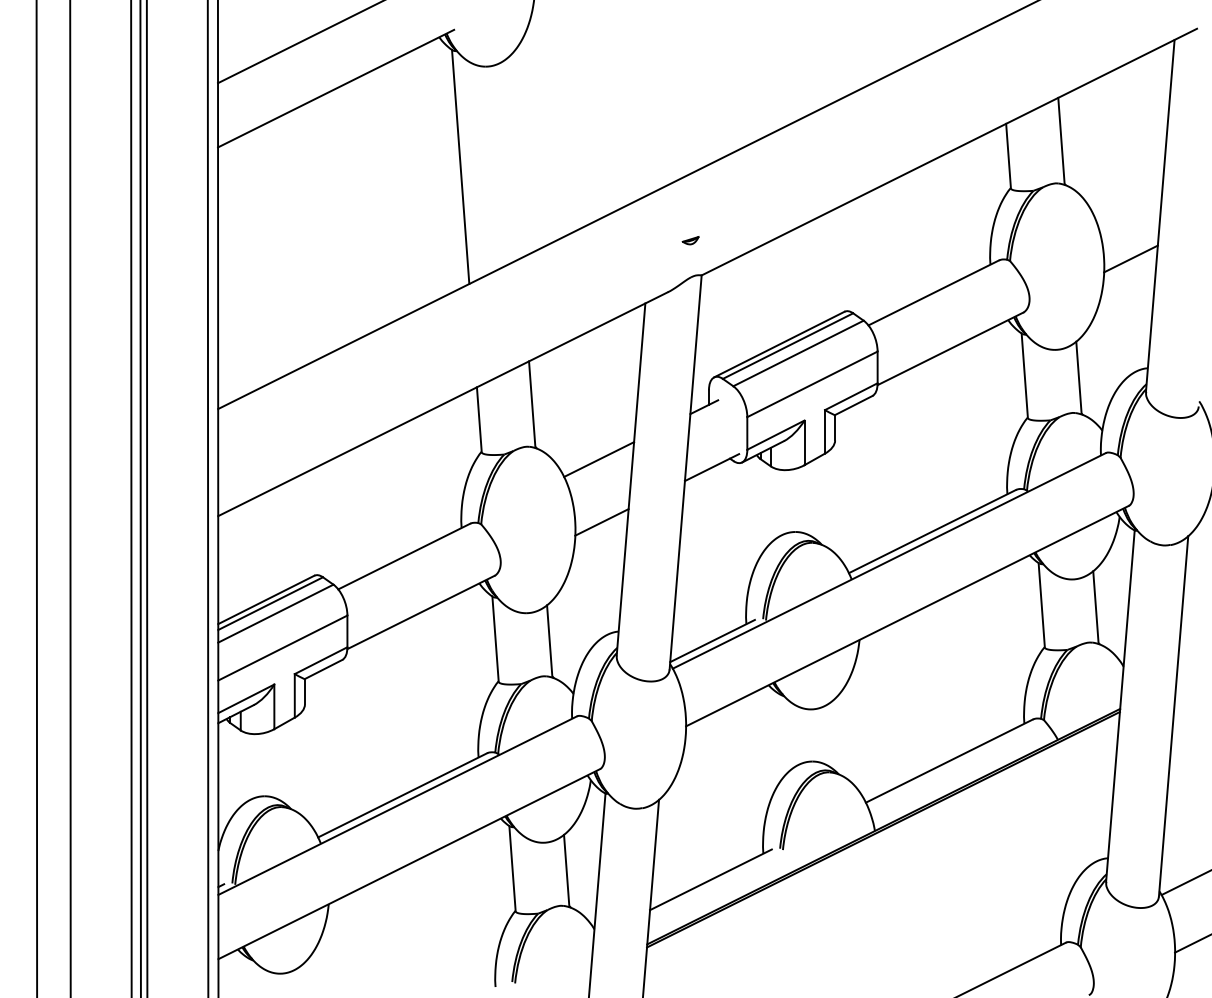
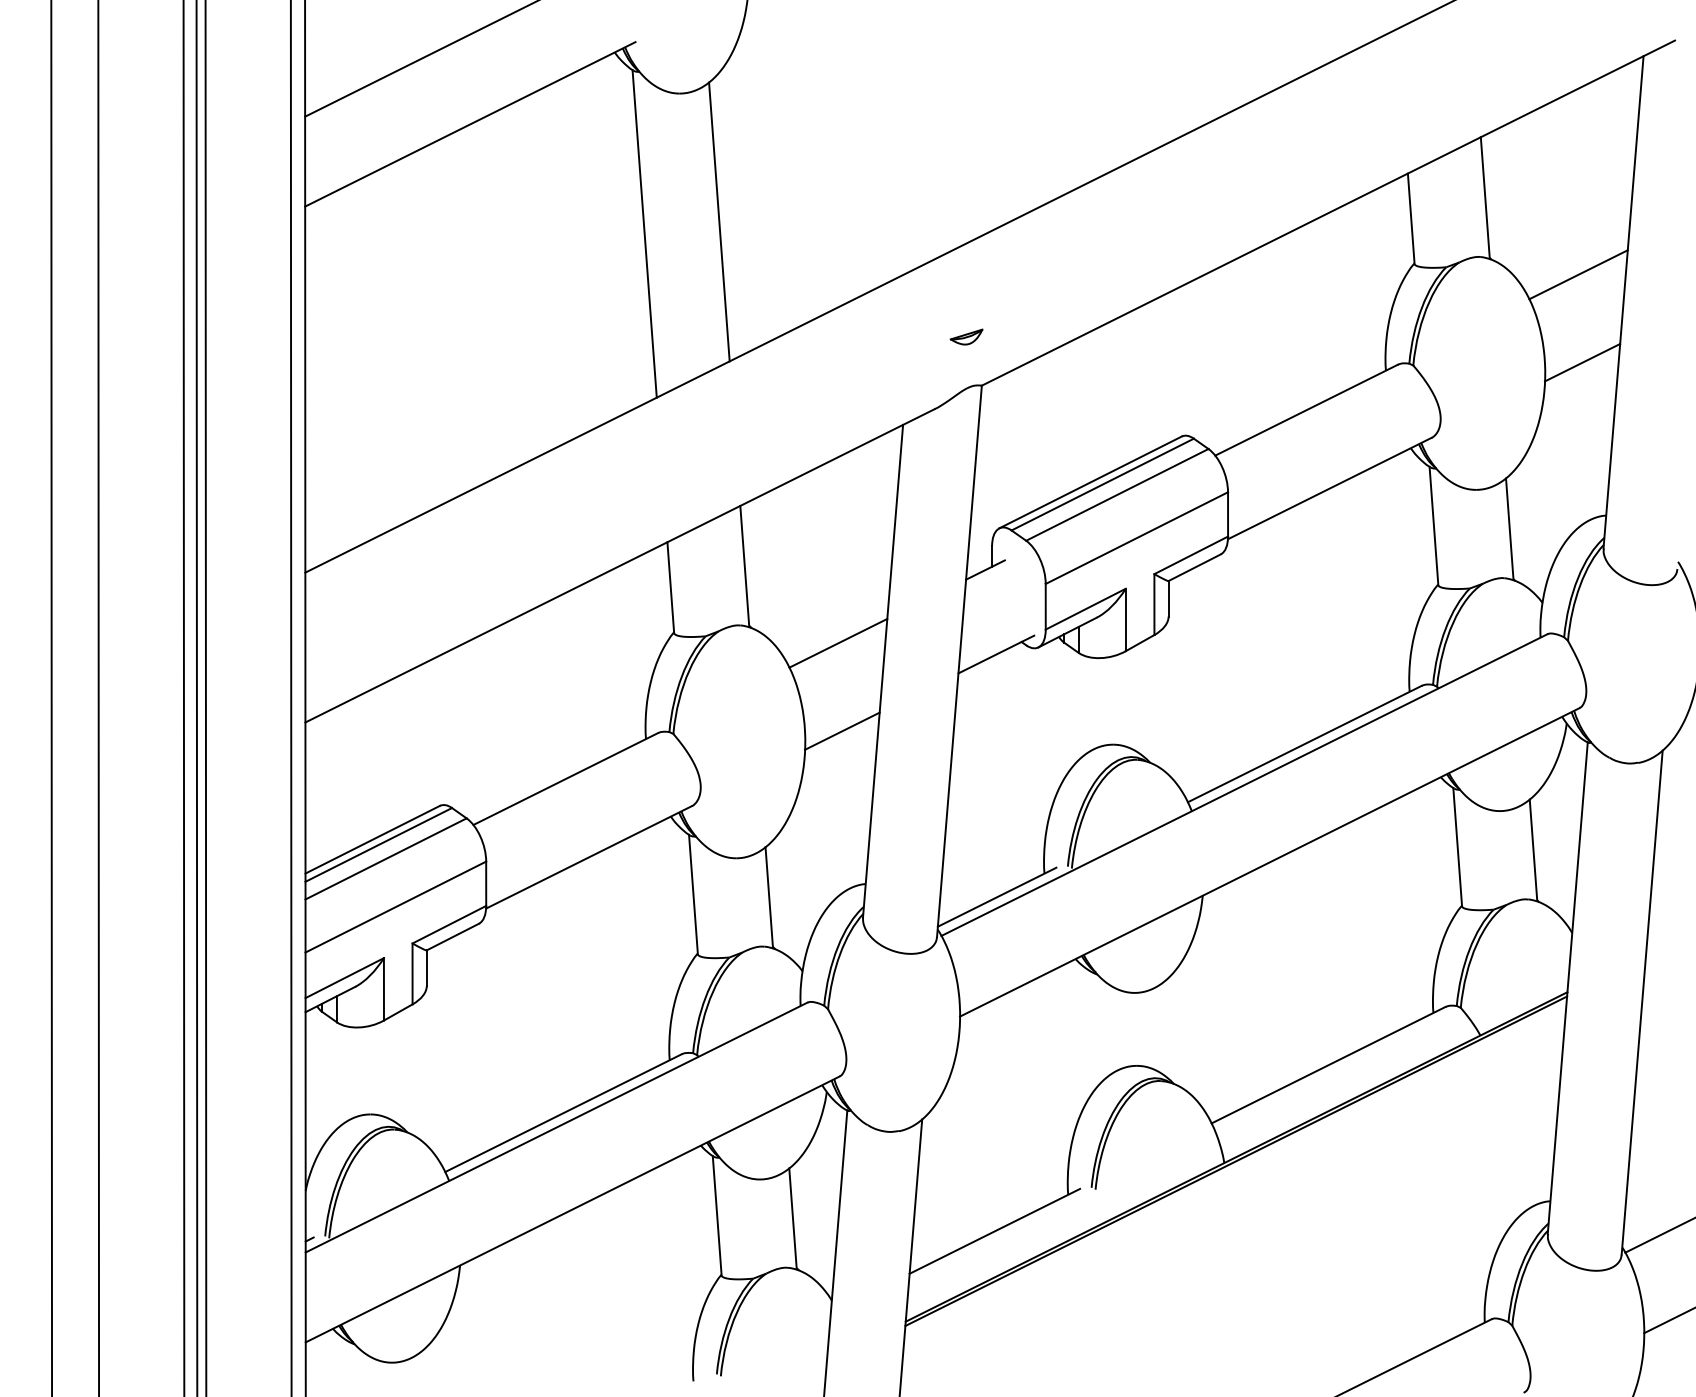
line: (514, 158) -> (719, 221), added
line: (1128, 195) -> (1578, 274), added
part: (690, 240) -> (966, 336), size x1.43

